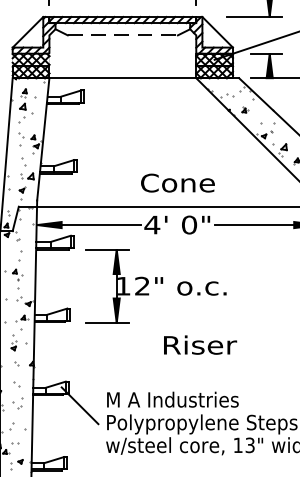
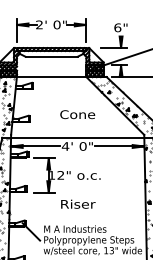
line: (124, 34) -> (52, 56), dashed -> solid
text: (177, 182) -> (77, 114), moved
text: (200, 343) -> (78, 203), moved

